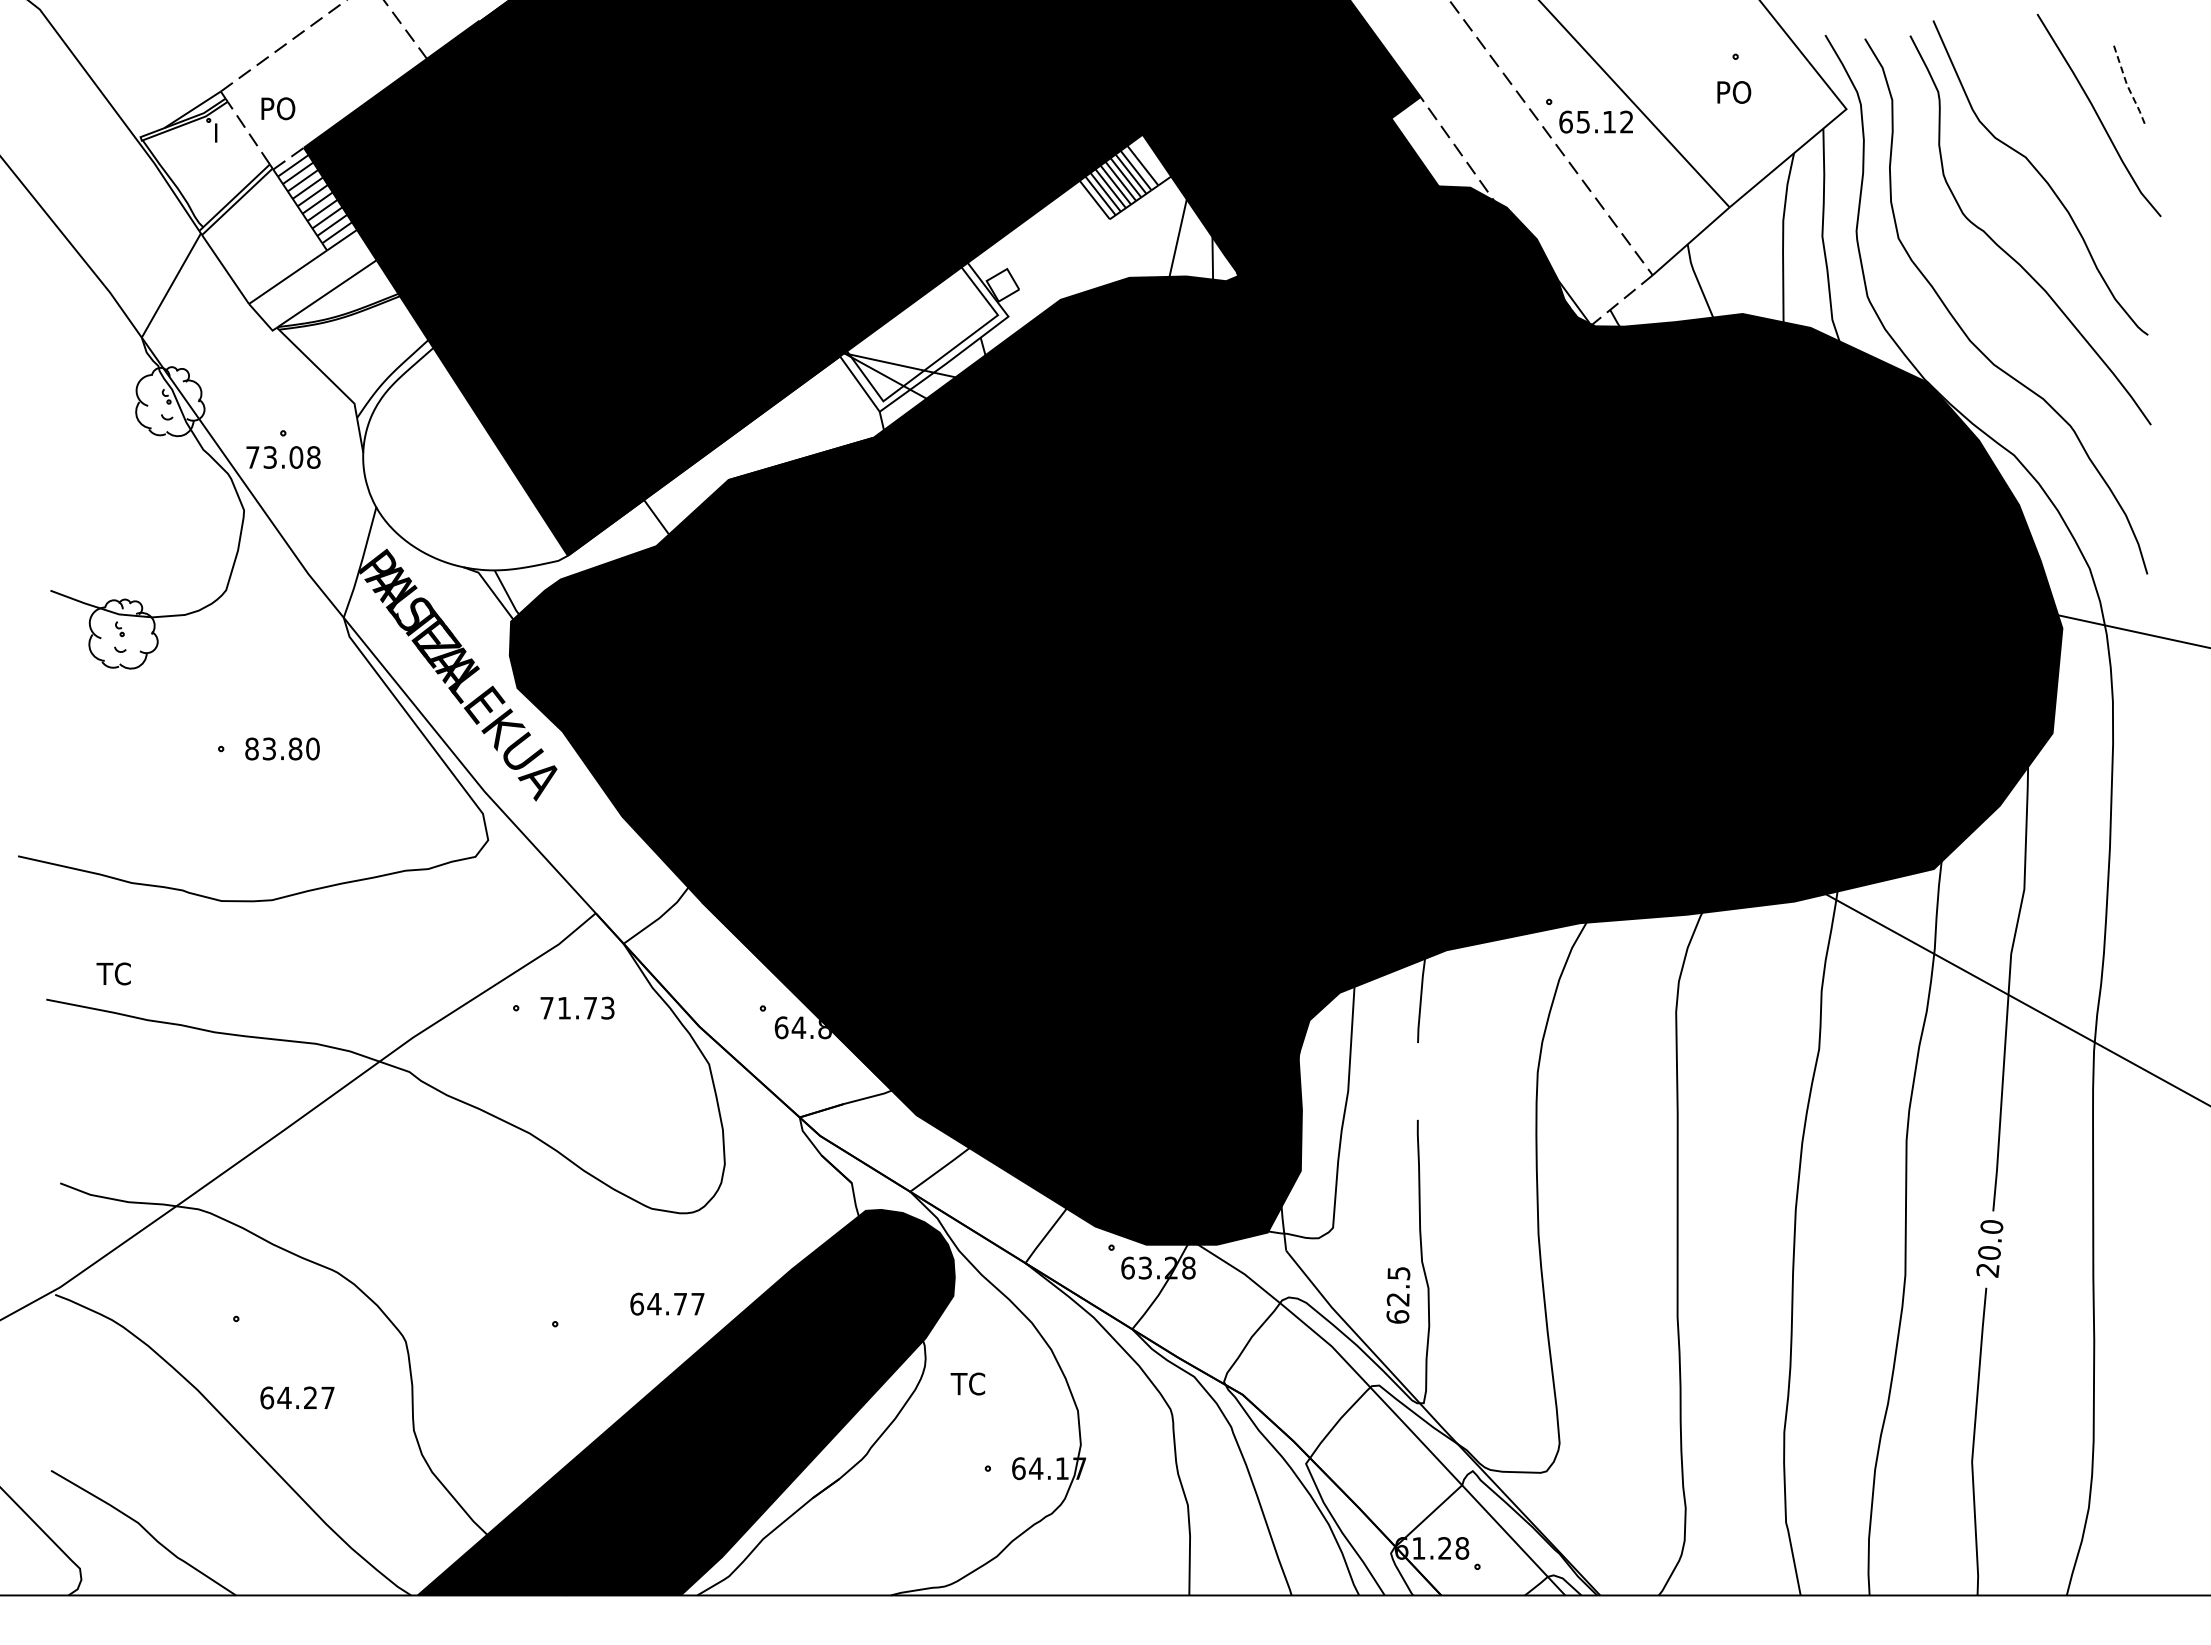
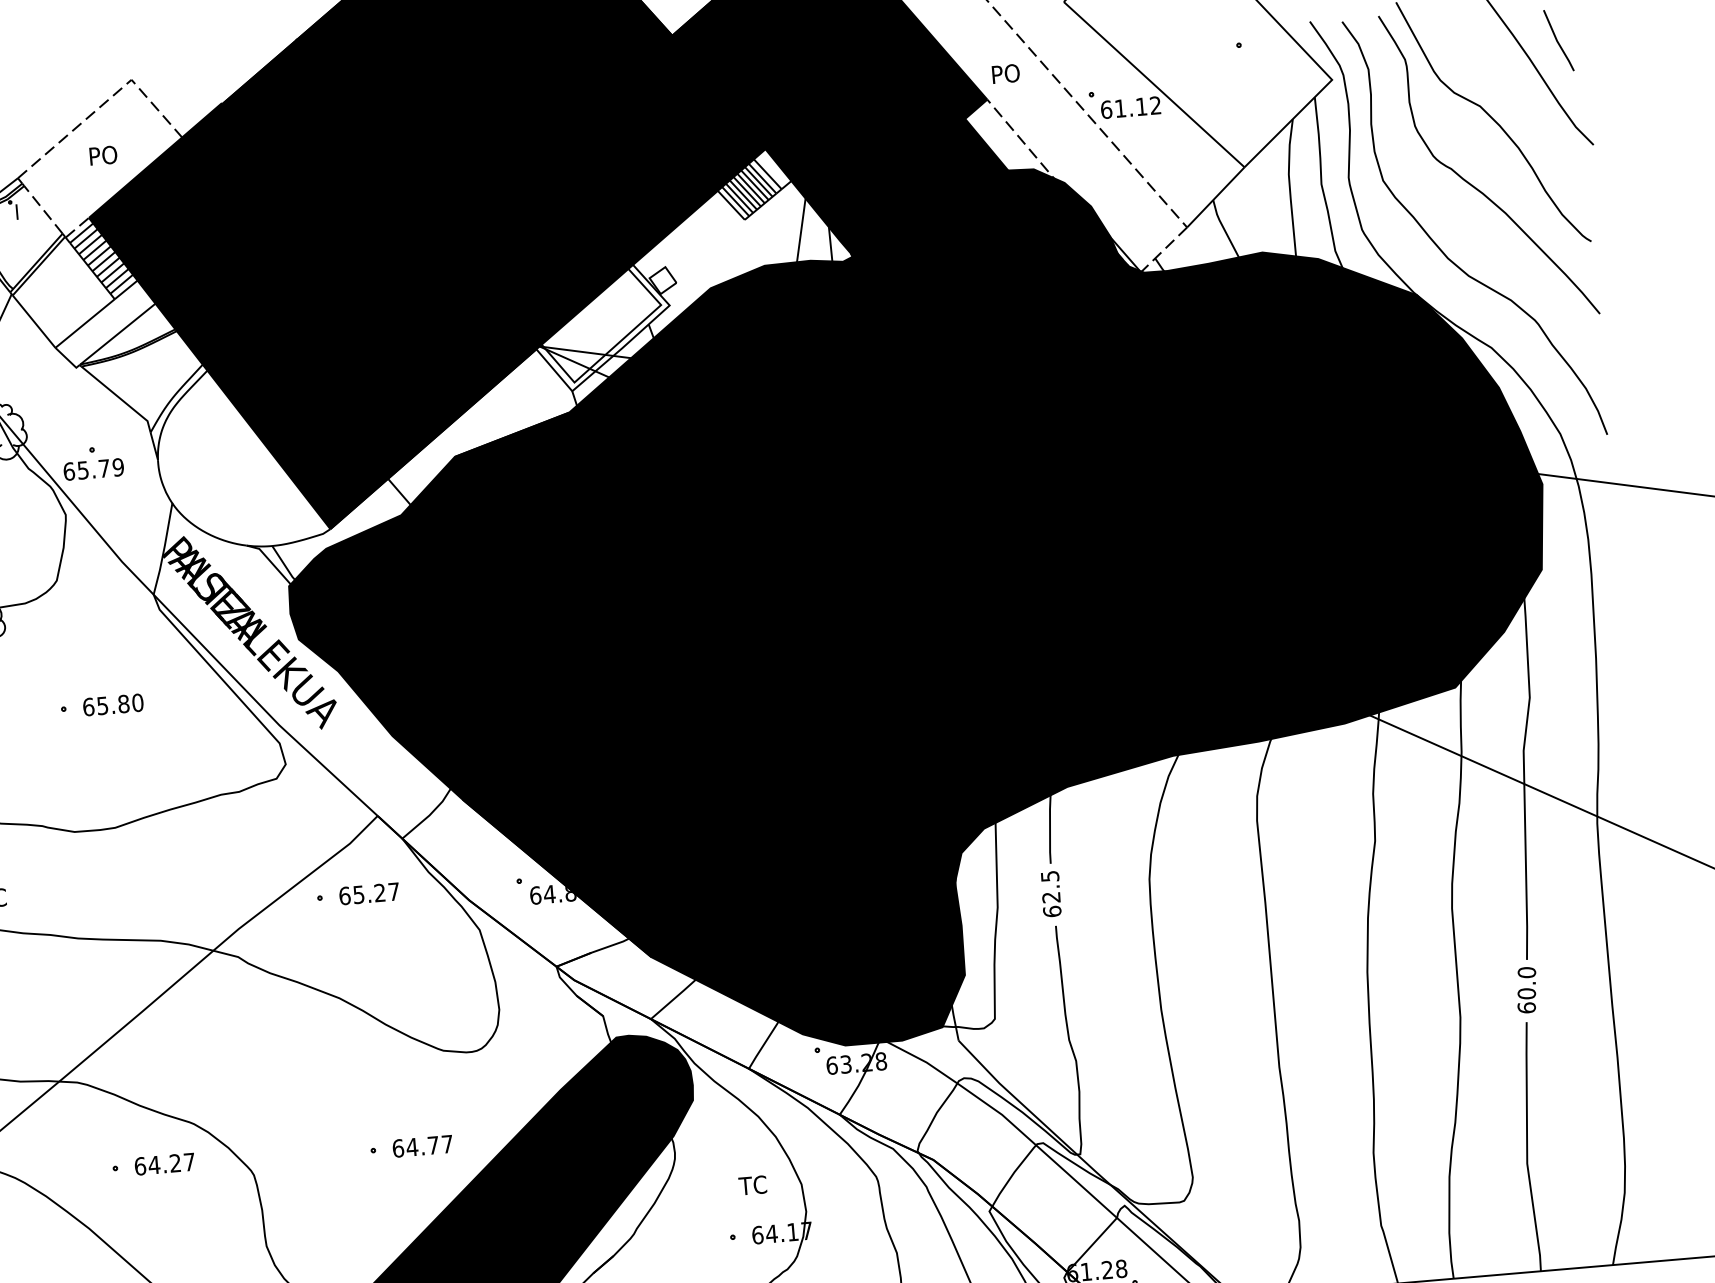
line: (2127, 85) -> (1557, 41), dashed -> solid
text: (1734, 92) -> (1006, 73), moved
text: (278, 108) -> (103, 155), moved
text: (1582, 122) -> (1119, 108), 65.12 -> 61.12
text: (283, 457) -> (93, 469), 73.08 -> 65.79
text: (260, 748) -> (95, 706), 83.80 -> 65.80
text: (577, 1007) -> (369, 893), 71.73 -> 65.27
text: (1987, 1270) -> (1526, 1008), 20.0 -> 60.0
text: (1398, 1295) -> (1051, 894), moved
text: (667, 1303) -> (422, 1145), moved
text: (967, 1383) -> (752, 1185), moved
text: (297, 1397) -> (164, 1163), moved

